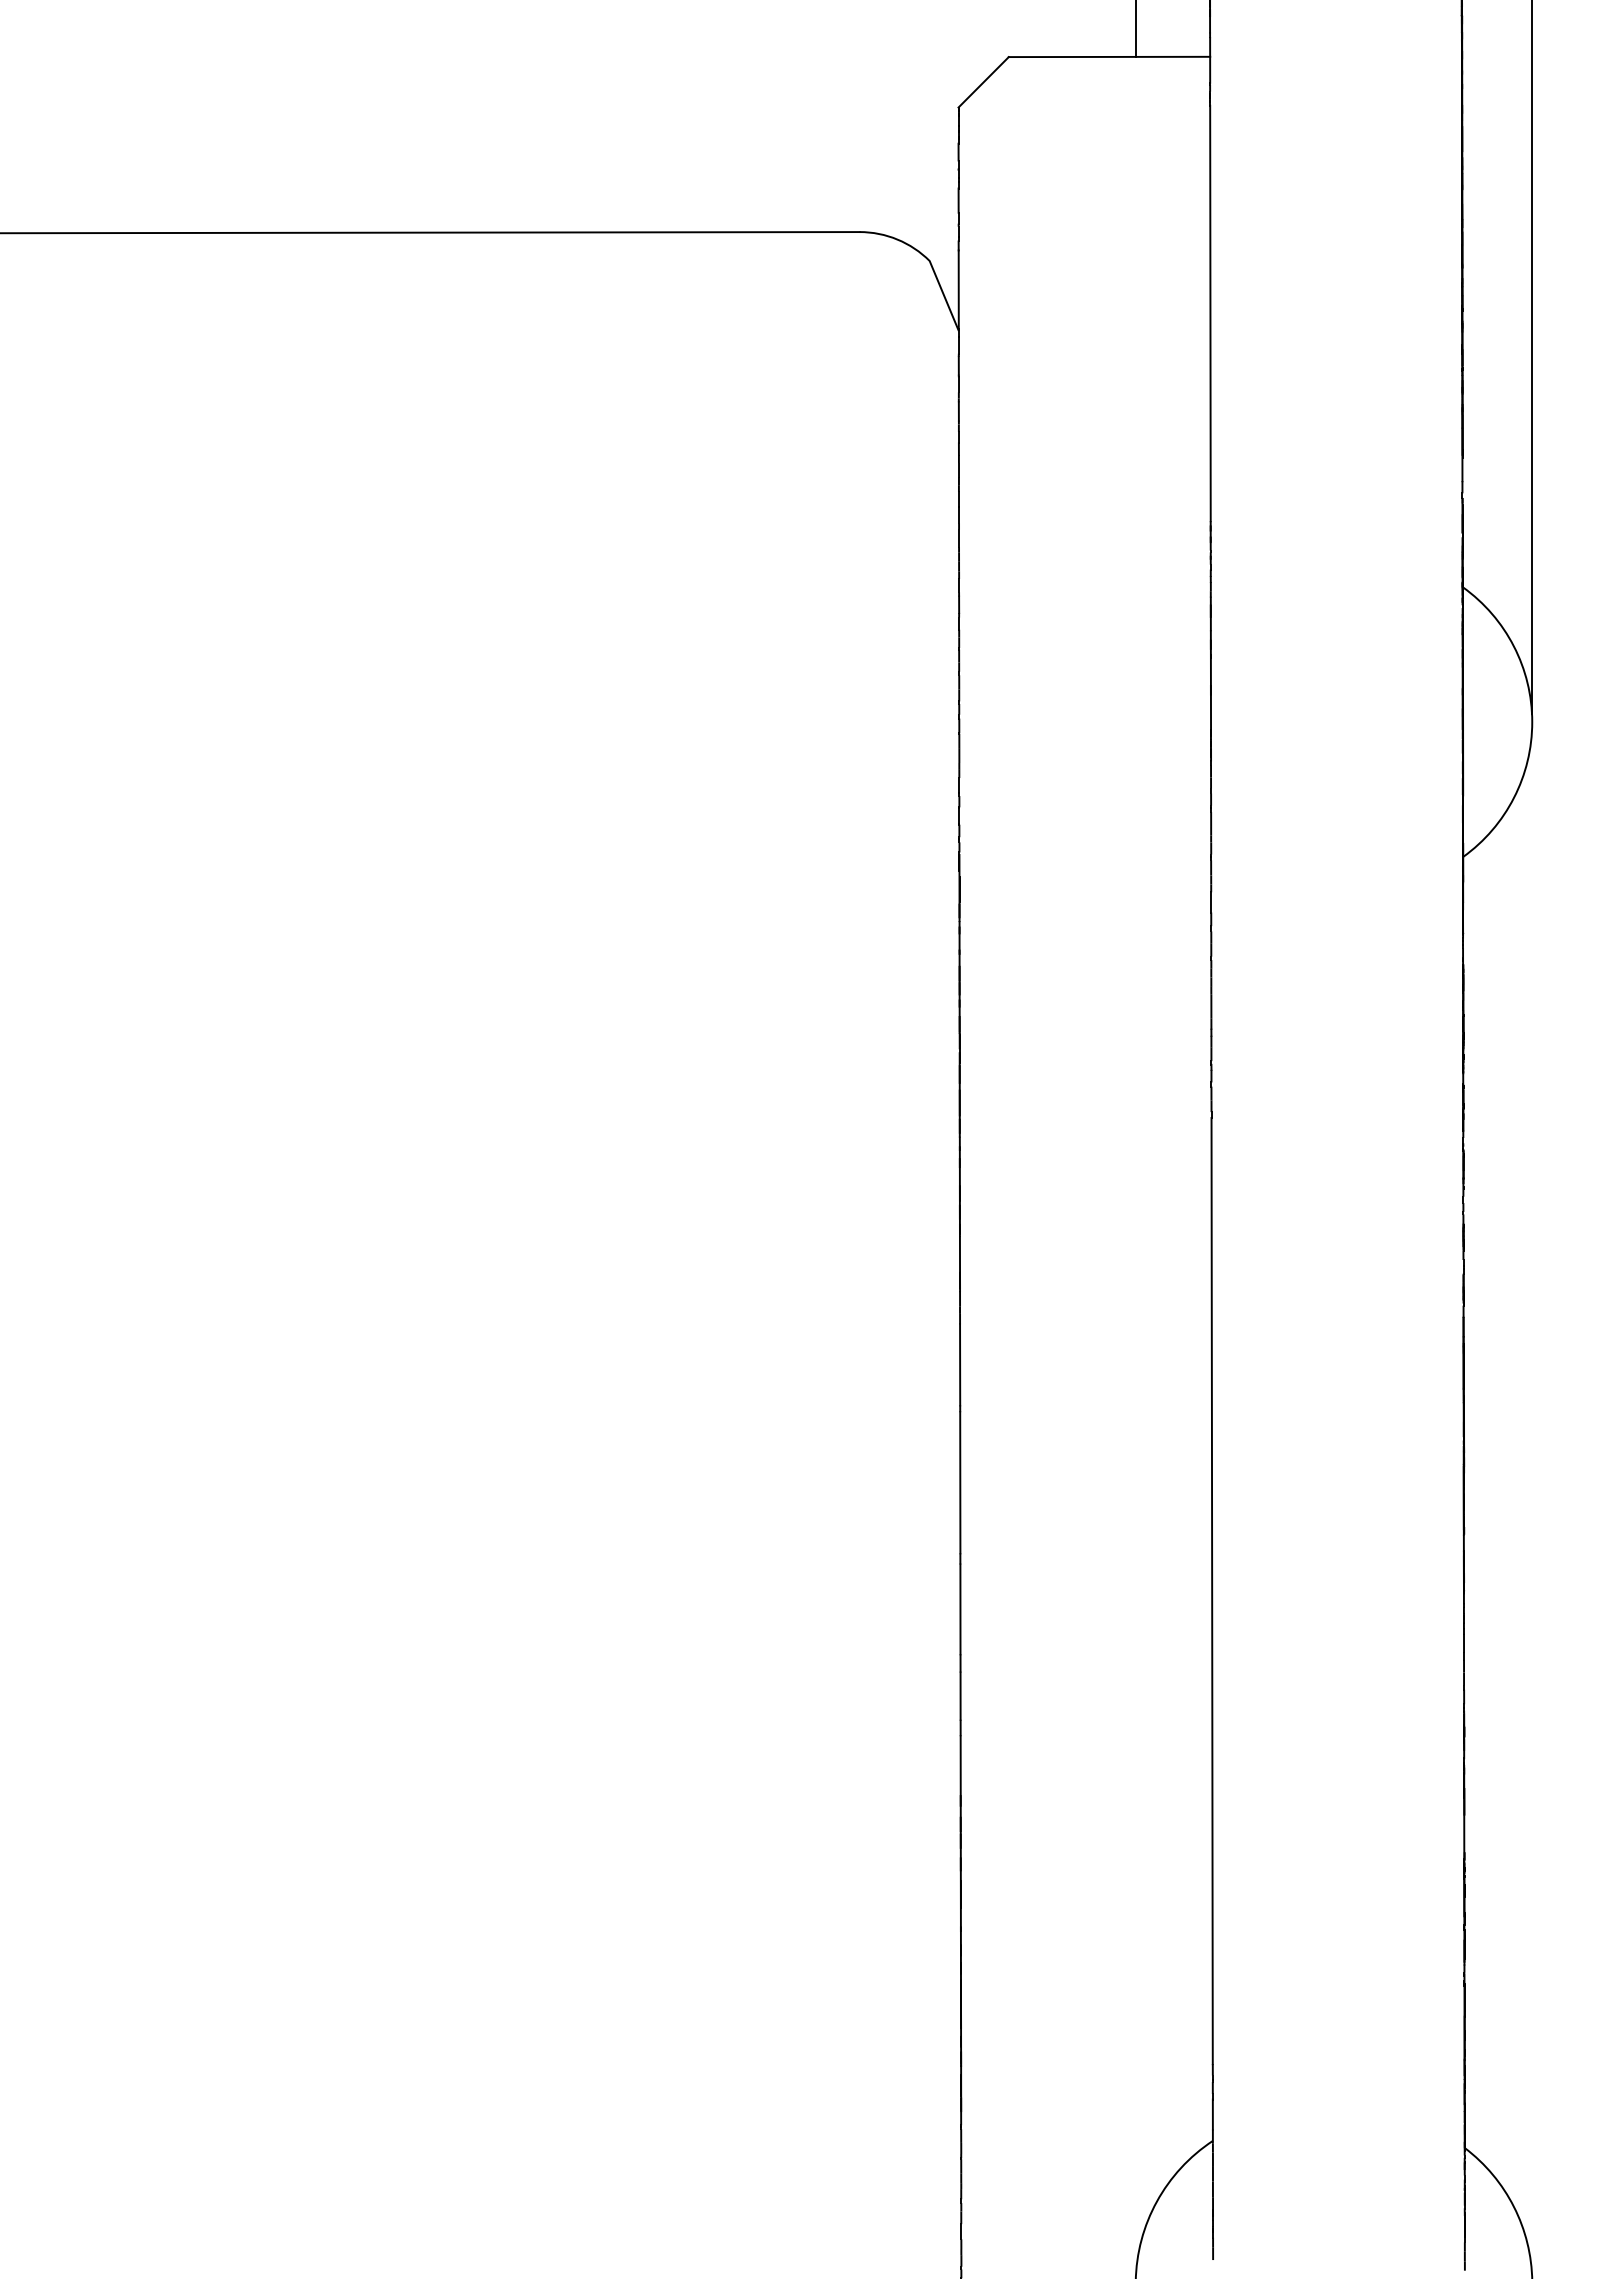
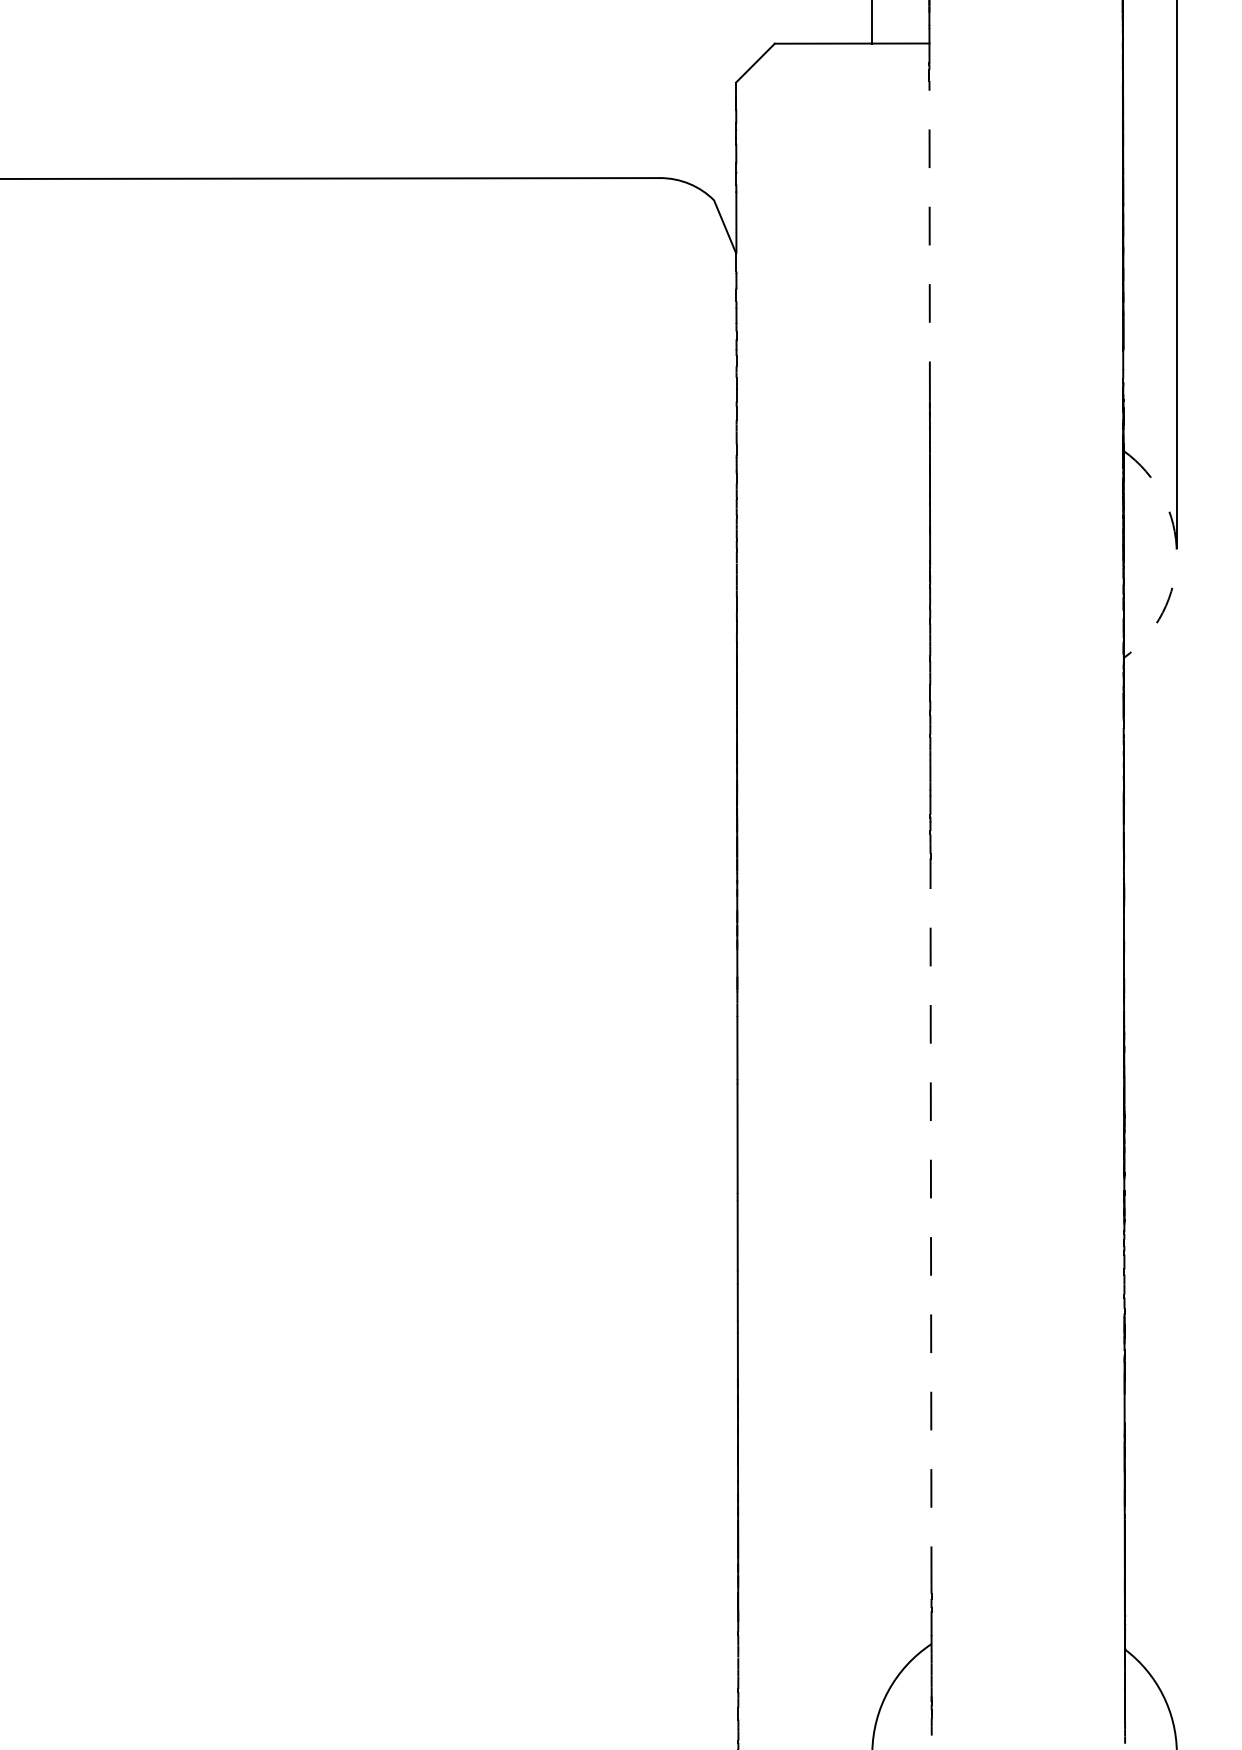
line: (1210, 313) -> (929, 240), solid -> dashed
arc: (1532, 722) -> (1177, 554), solid -> dashed
line: (1212, 1590) -> (931, 1221), solid -> dashed

